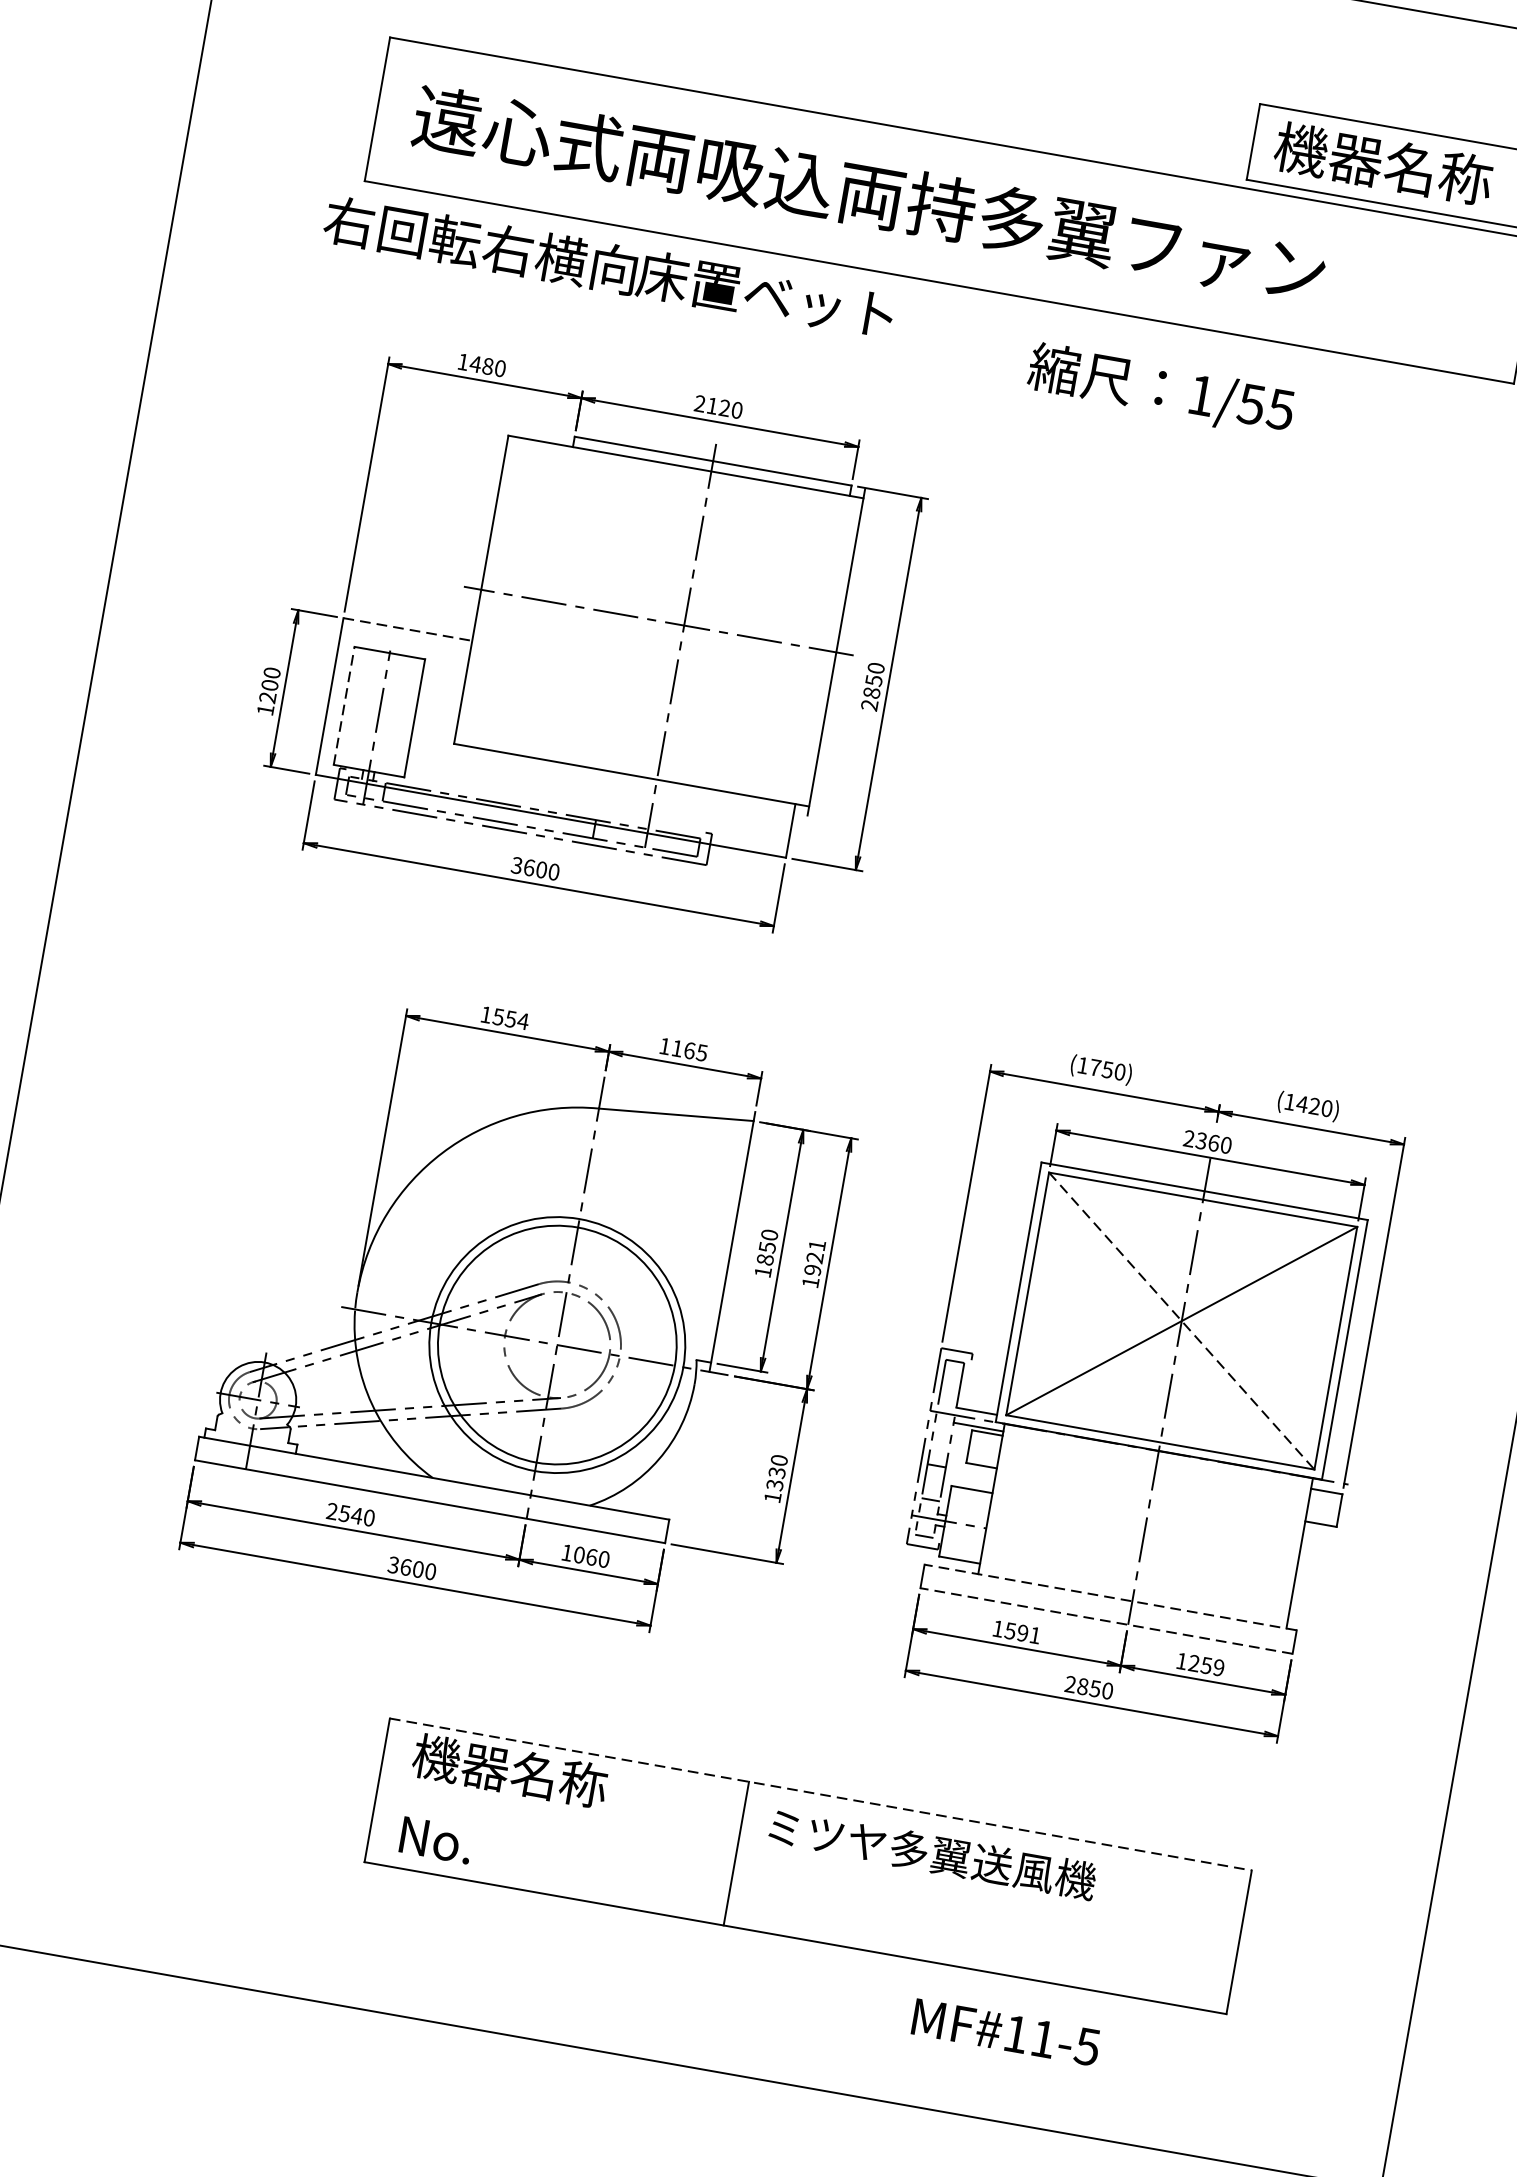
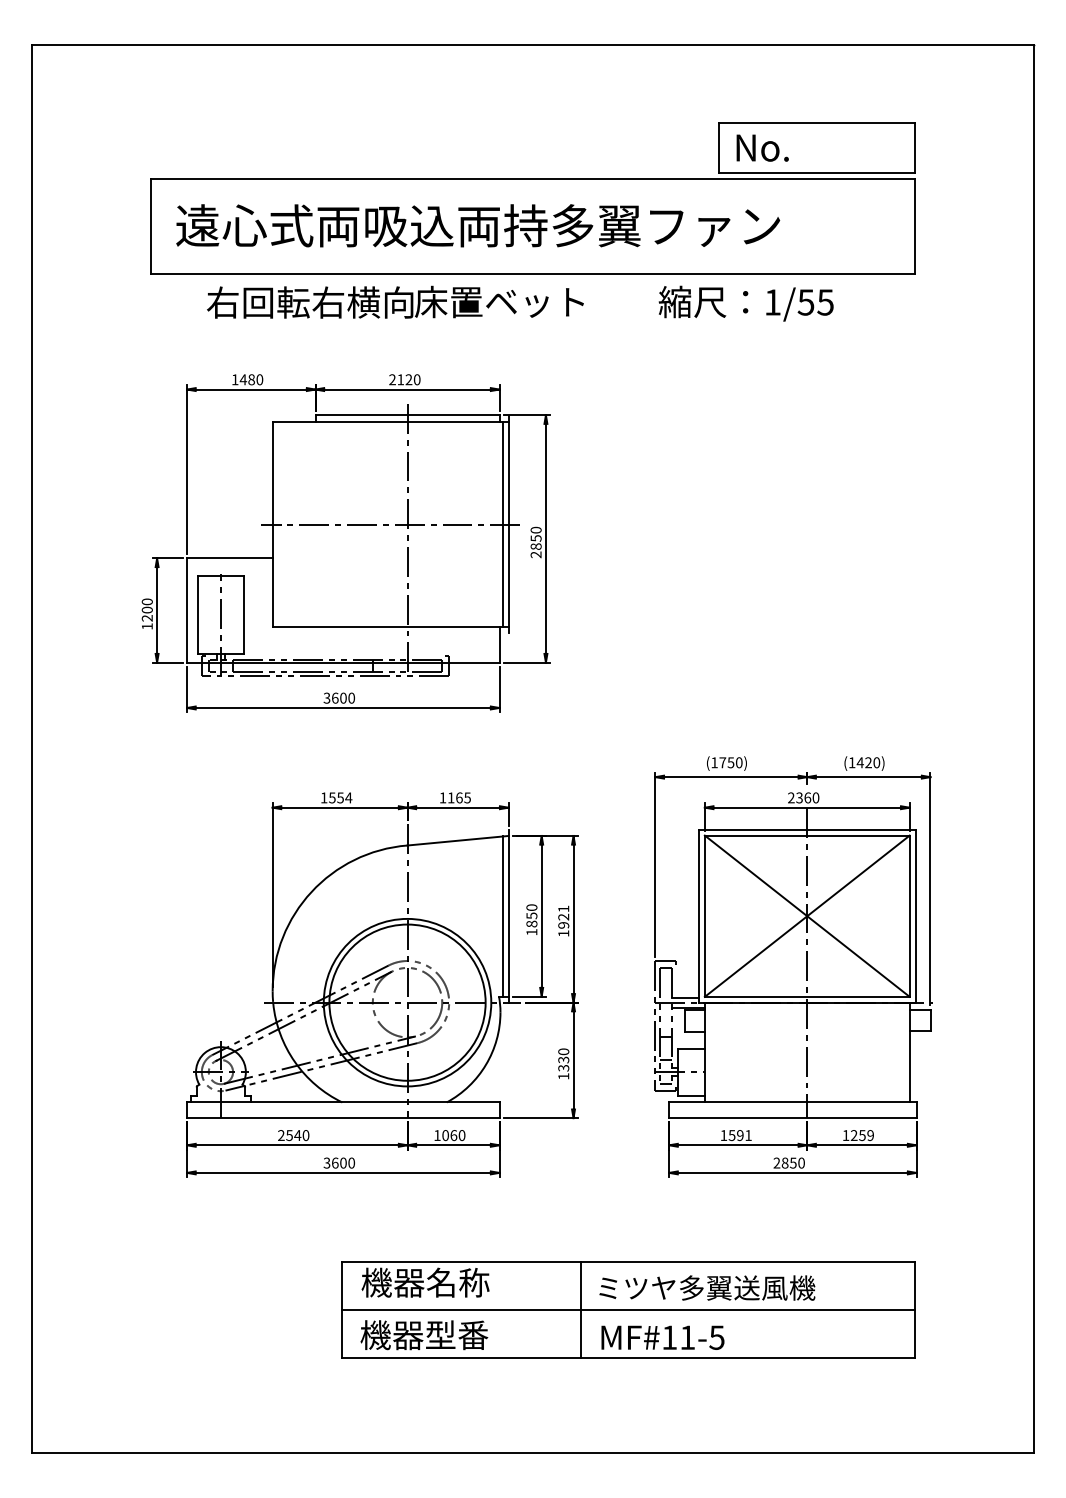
text: (1383, 163) -> (805, 147), 機器名称 -> No.
text: (609, 266) -> (395, 301), moved
text: (1160, 389) -> (745, 303), moved
line: (407, 629) -> (229, 558), dashed -> solid
line: (828, 651) -> (503, 524), added
line: (344, 705) -> (197, 614), dashed -> solid
line: (724, 1240) -> (503, 916), added
line: (1182, 1321) -> (807, 916), dashed -> solid
line: (1110, 1597) -> (792, 1102), dashed -> solid
line: (1105, 1621) -> (792, 1118), dashed -> solid
line: (820, 1794) -> (628, 1262), dashed -> solid
text: (494, 1850) -> (424, 1335), No. -> 機器型番
line: (808, 1866) -> (628, 1310), added
text: (1005, 2032) -> (662, 1337), moved

